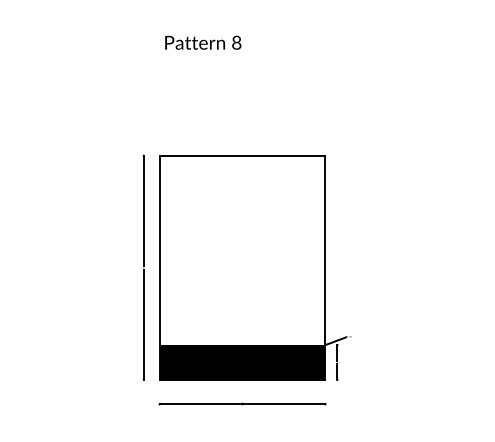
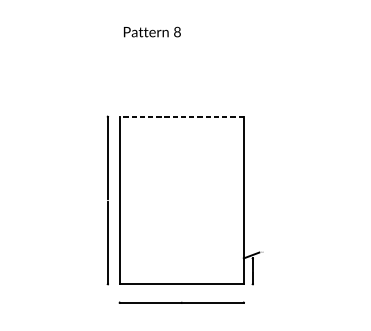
line: (242, 155) -> (181, 116), solid -> dashed
fill: (242, 362) -> (181, 271), removed

